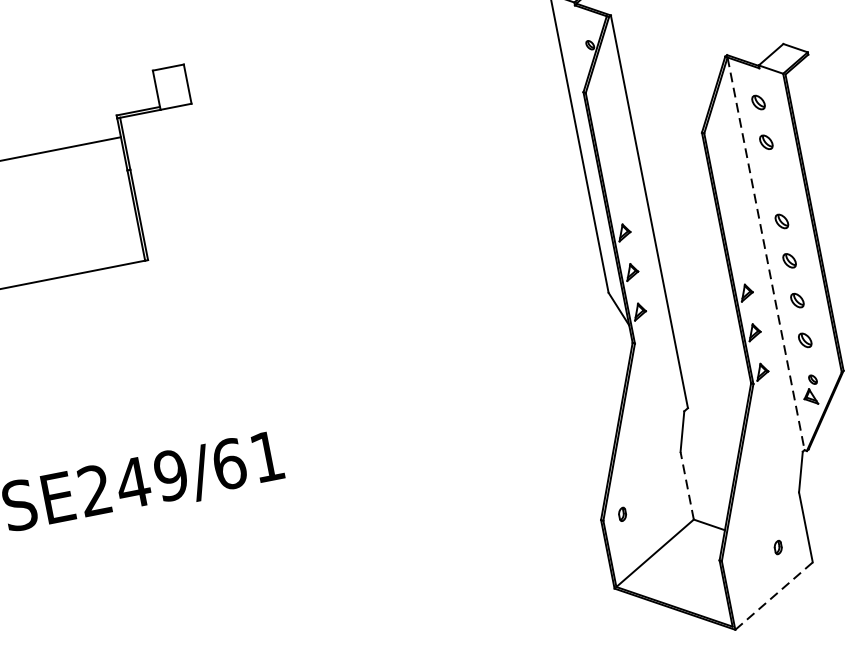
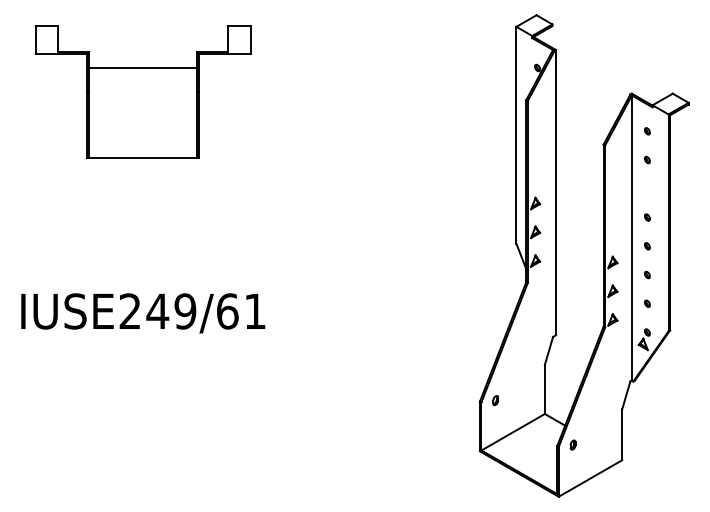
part: (758, 102) -> (647, 131), size x0.62
part: (766, 141) -> (647, 159), size x0.62
part: (782, 221) -> (647, 217), size x0.62
line: (765, 254) -> (631, 238), dashed -> solid
part: (789, 261) -> (647, 246), size x0.62
part: (797, 299) -> (647, 274), size x0.62
part: (805, 339) -> (647, 303), size x0.62
line: (686, 485) -> (544, 389), dashed -> solid
part: (777, 546) -> (572, 444), moved
line: (774, 596) -> (590, 478), dashed -> solid

